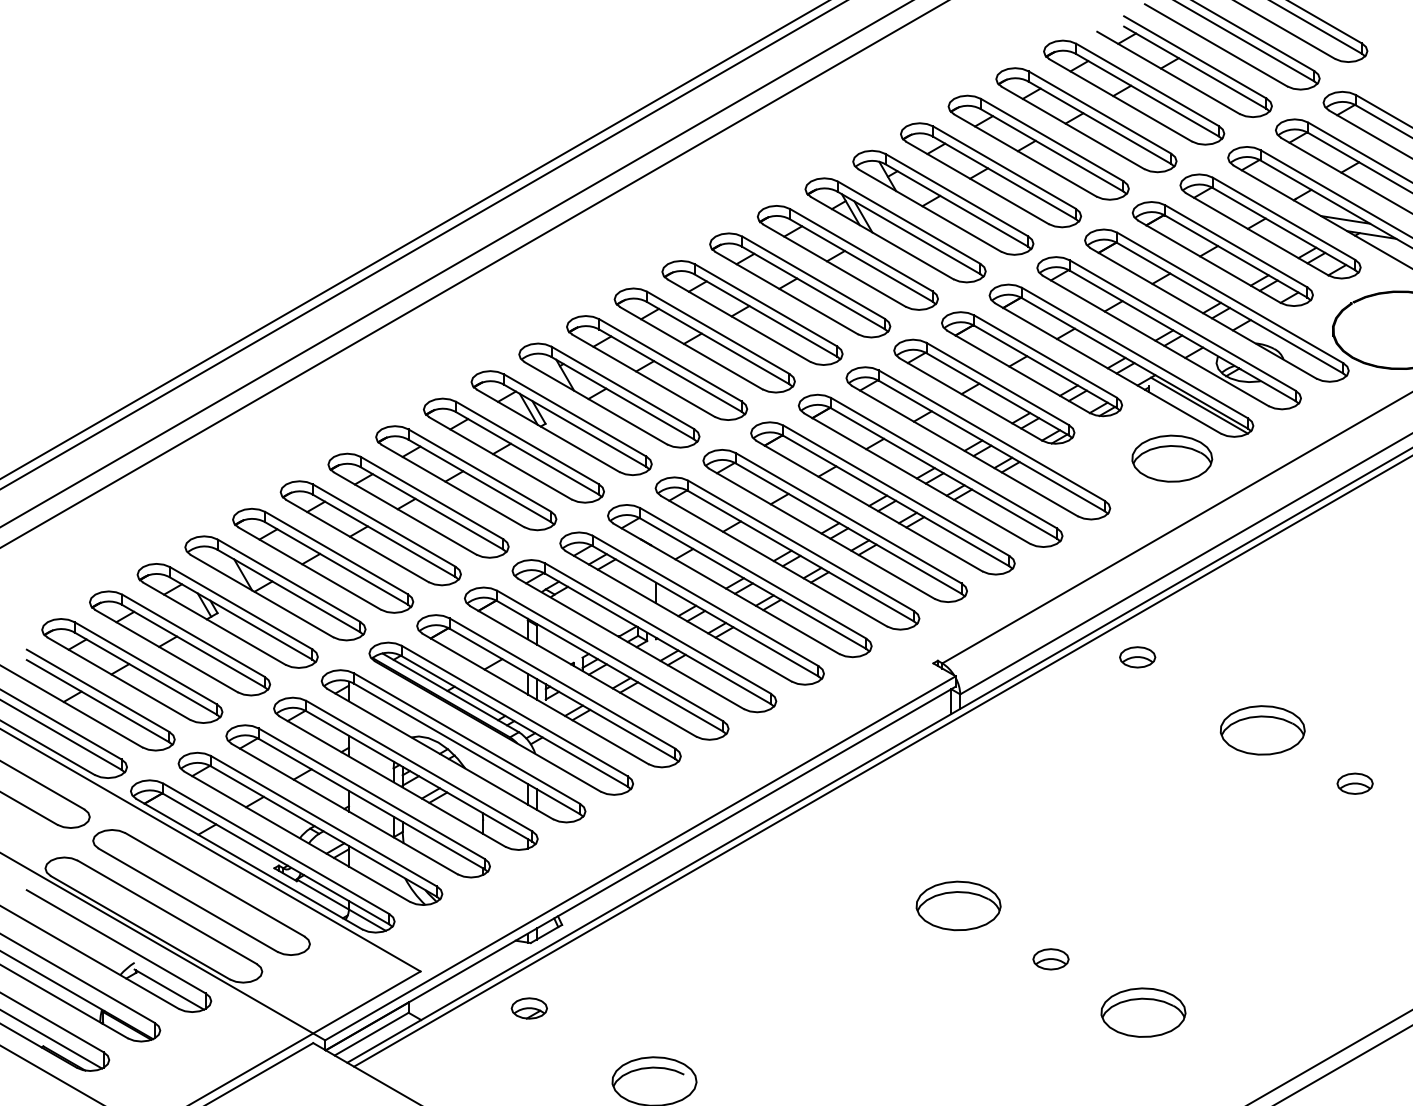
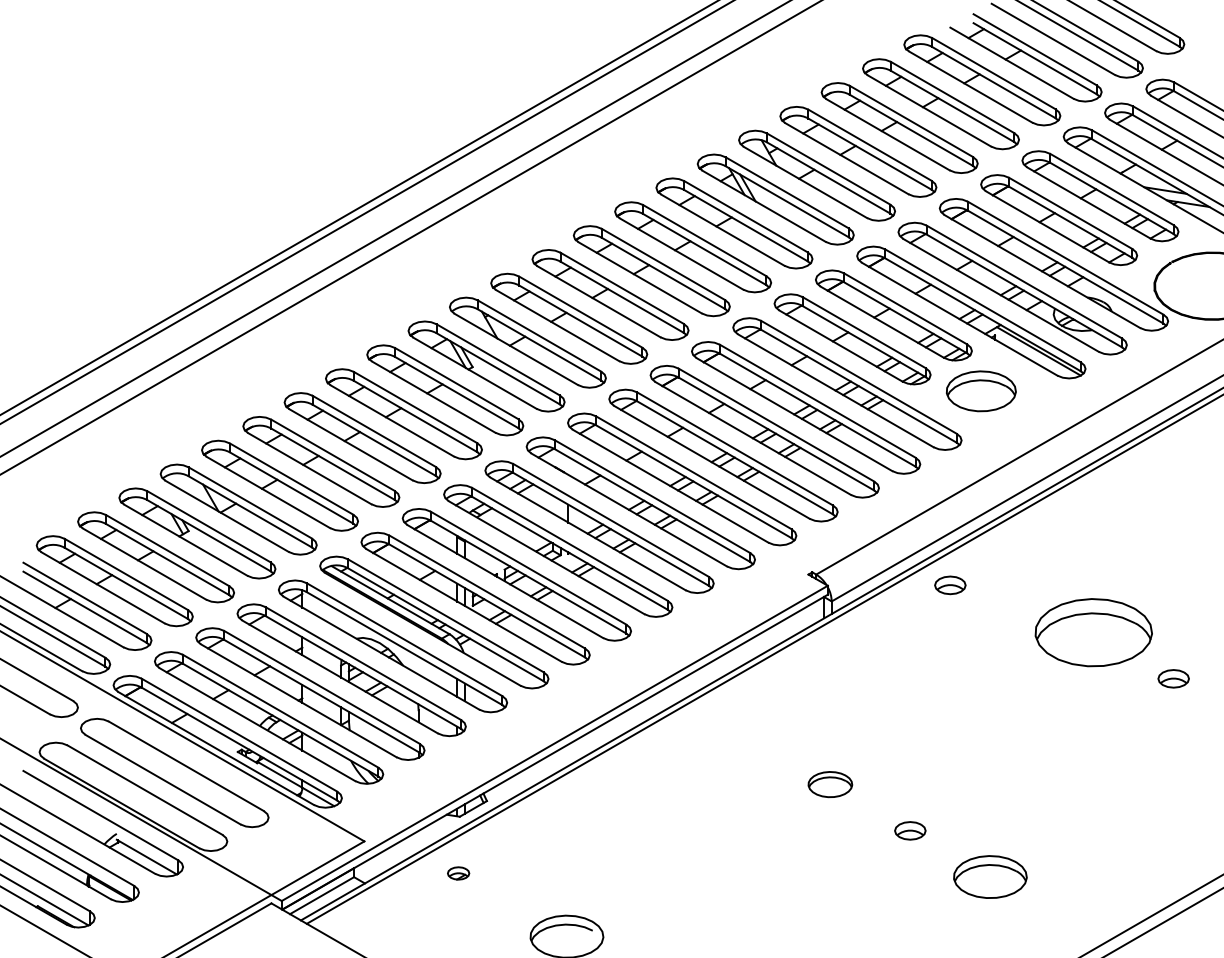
part: (1172, 458) -> (981, 391), moved
part: (1137, 657) -> (950, 585), moved
part: (1262, 730) -> (1093, 632), size x1.6
part: (958, 905) -> (830, 784), size x0.6
part: (529, 1008) -> (458, 873), size x0.7

